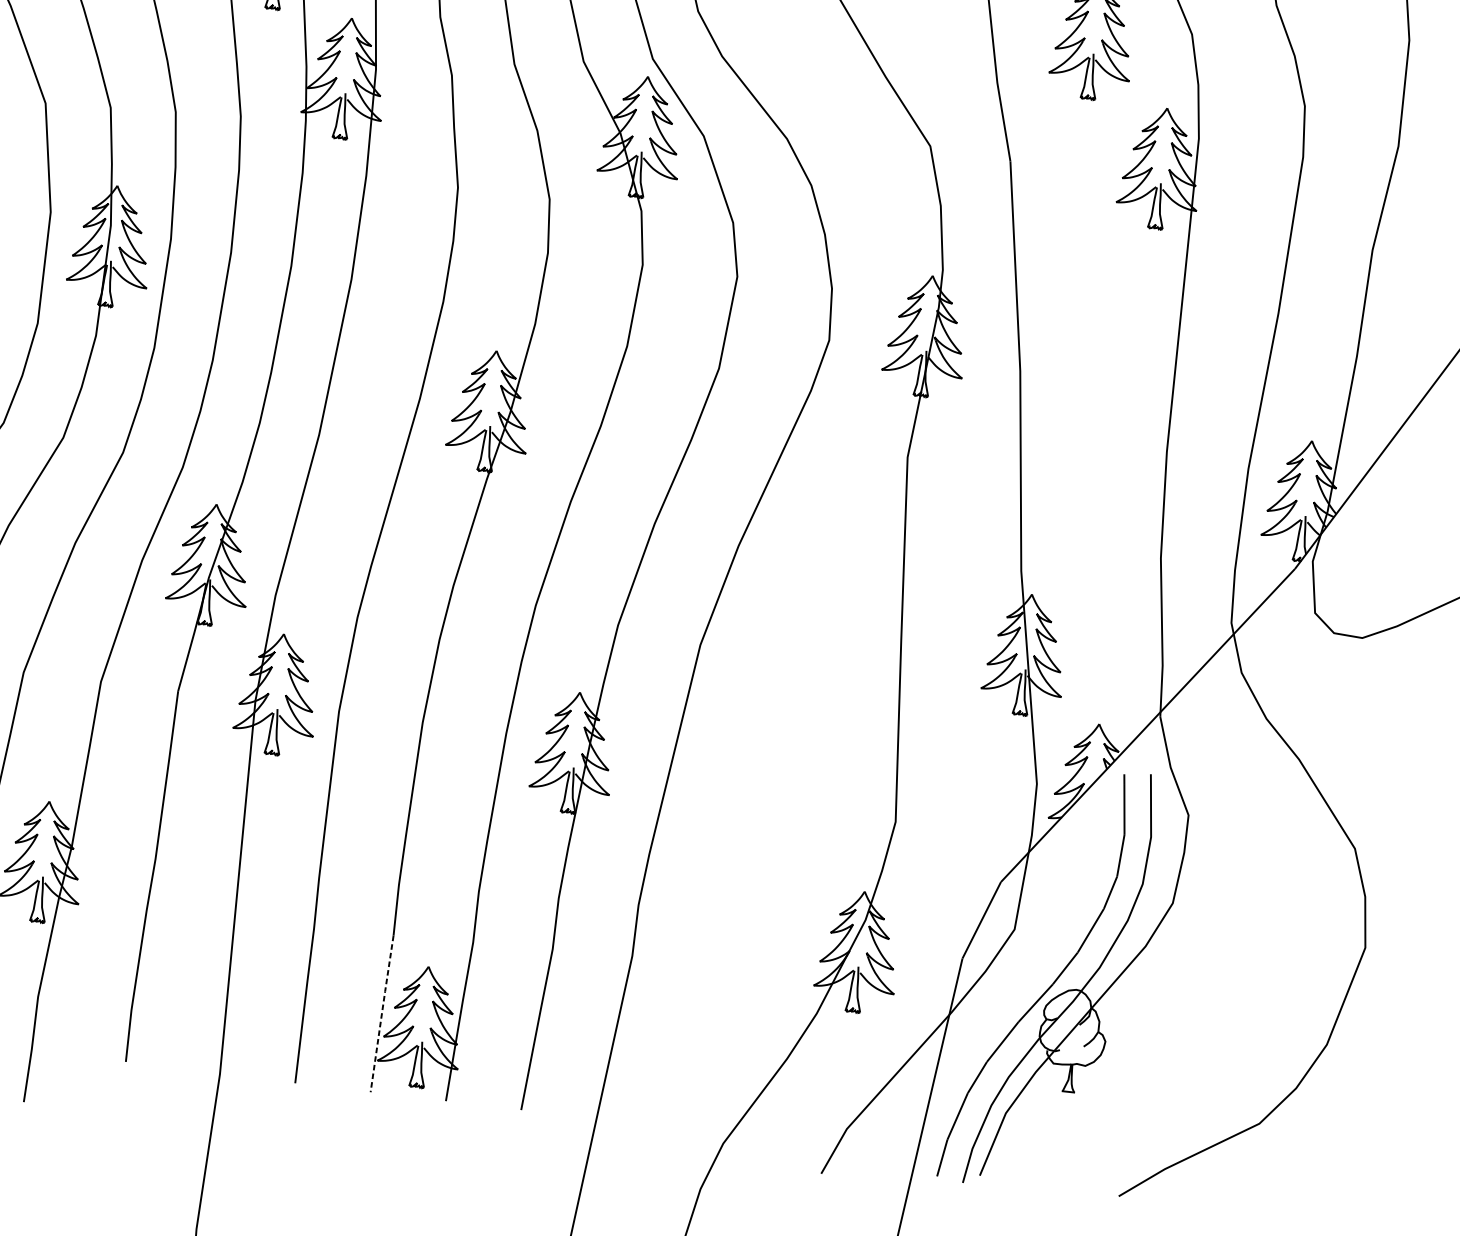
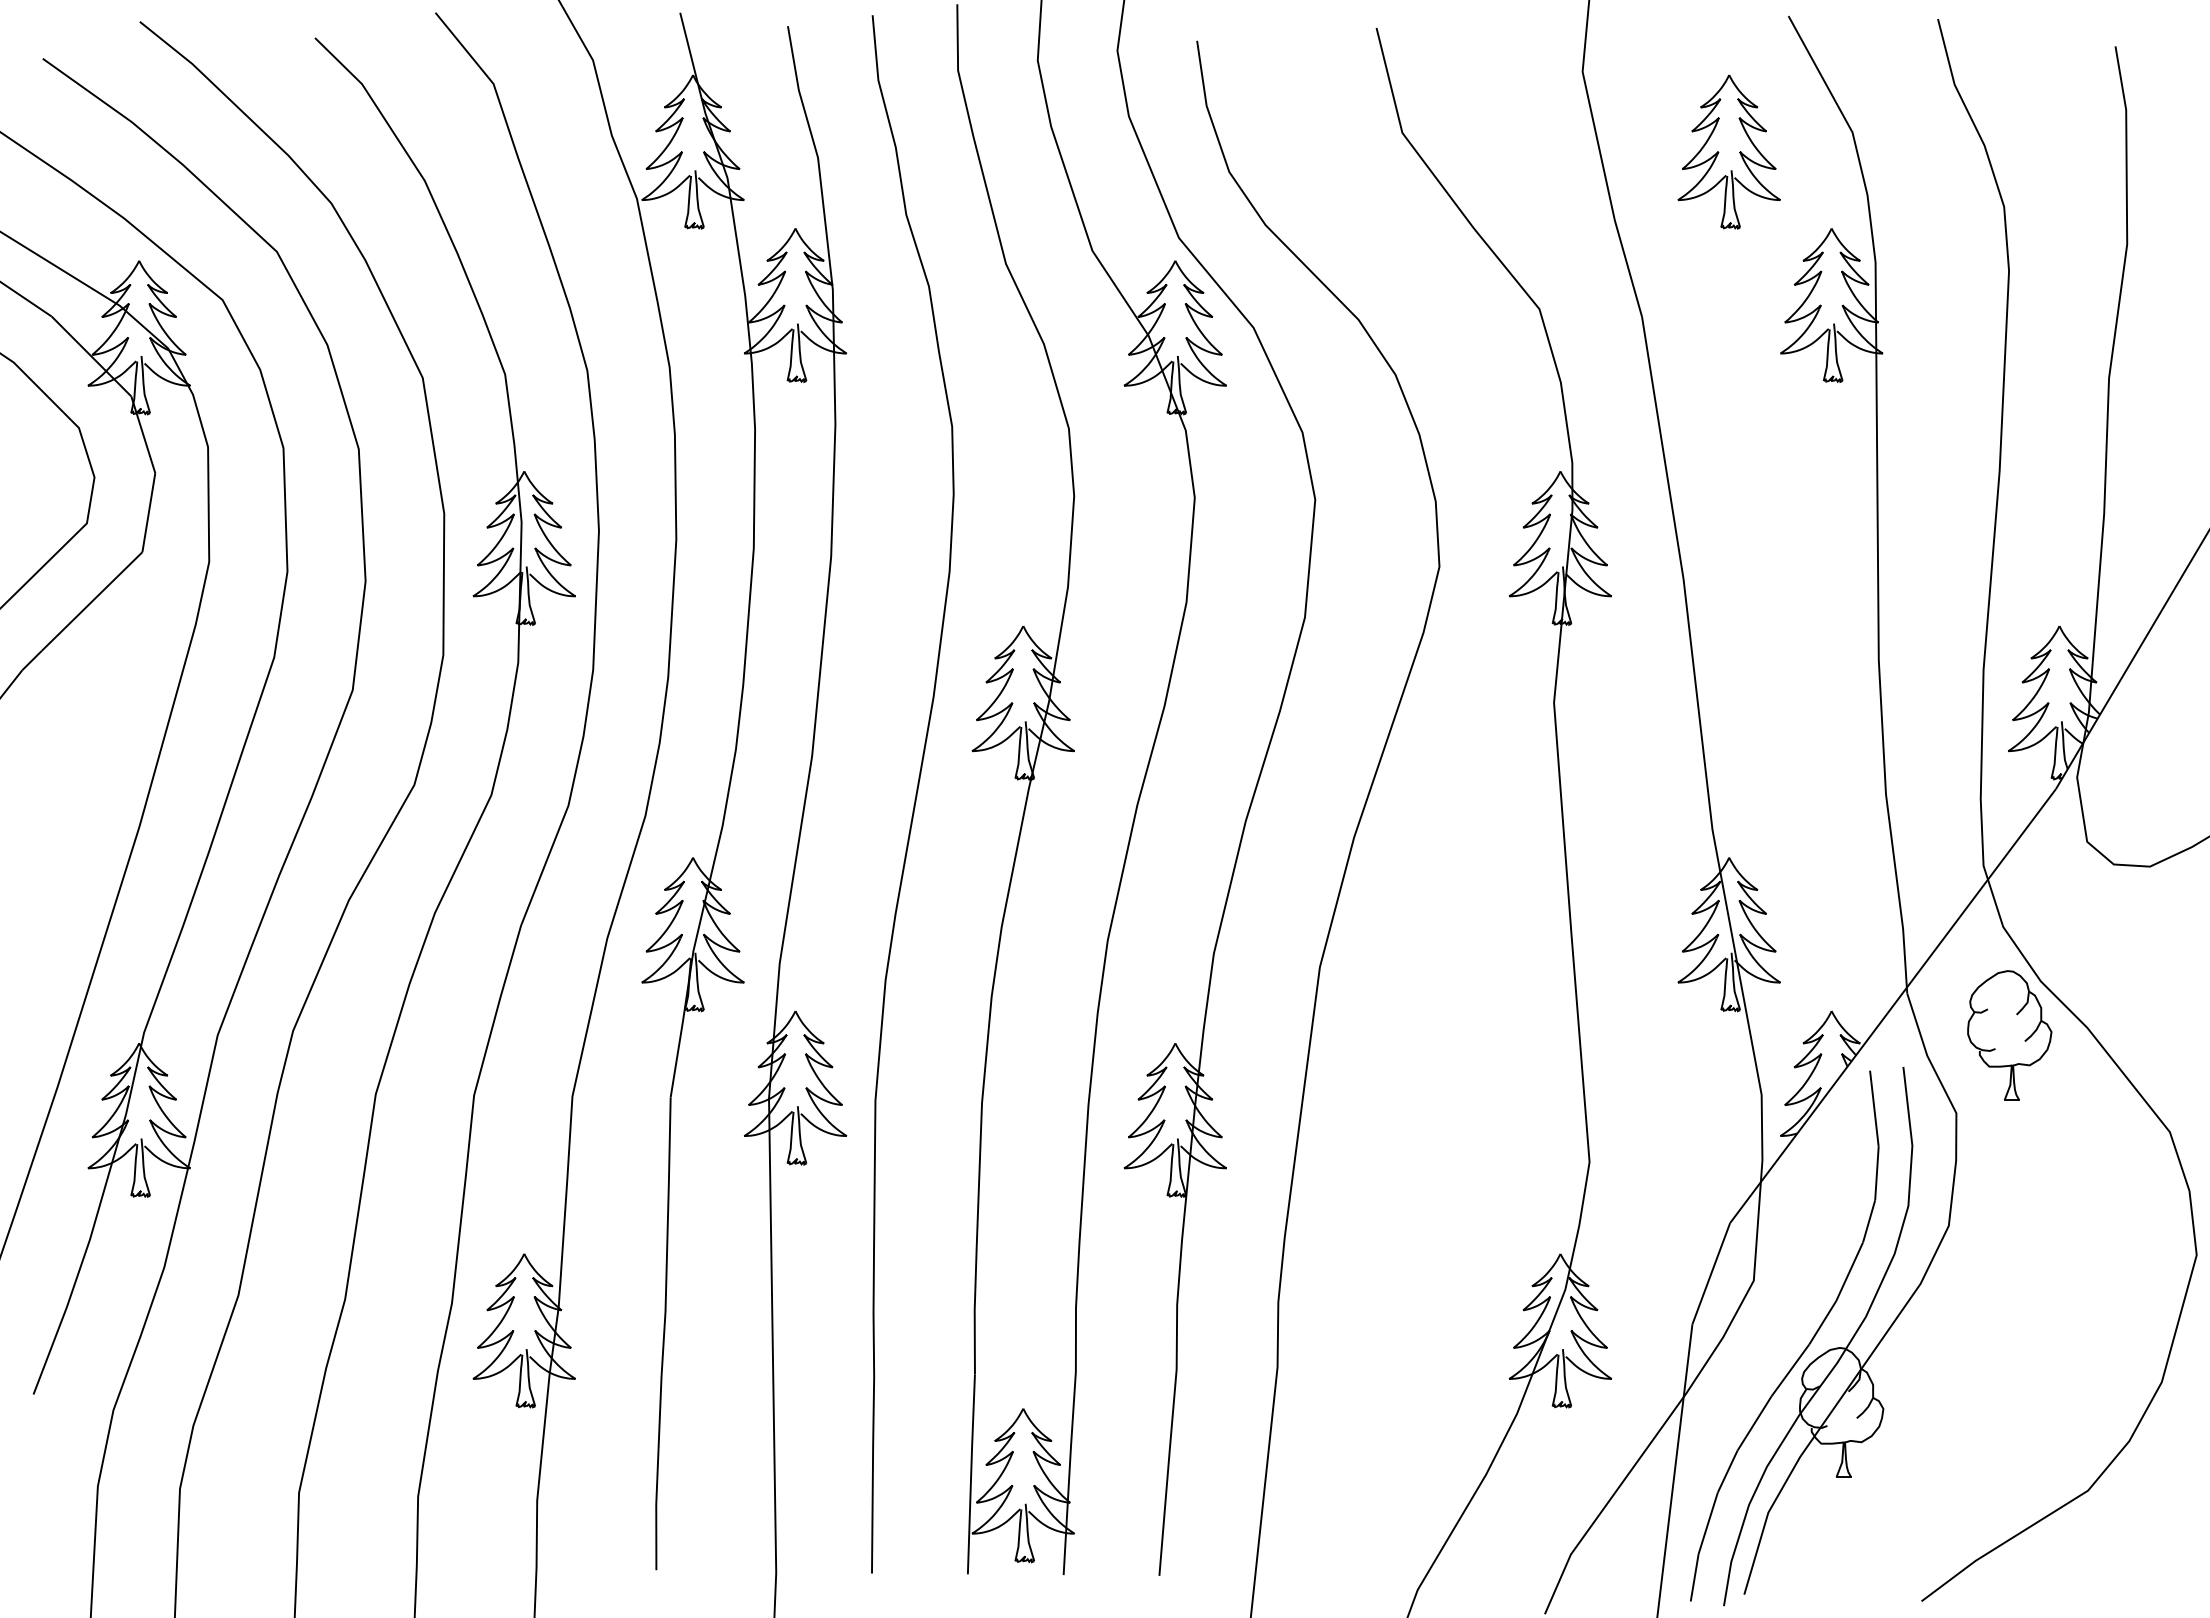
part: (1237, 758) -> (2009, 1035), added
line: (382, 1013) -> (971, 1473), dashed -> solid

